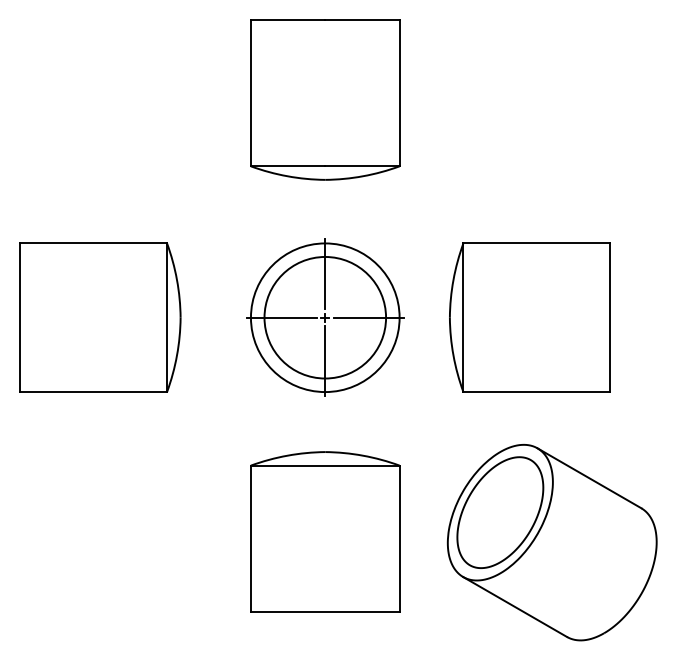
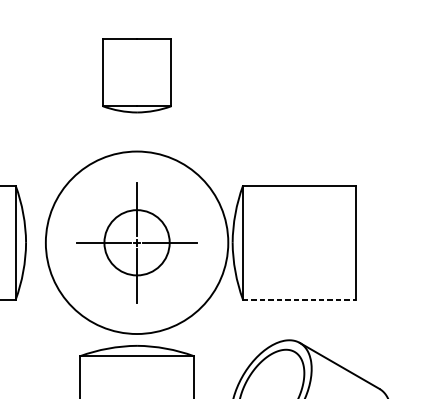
part: (325, 99) -> (137, 75), size x0.6
circle: (324, 317) -> (136, 242), size x1.6
circle: (325, 317) -> (137, 242), size x0.7
line: (537, 392) -> (299, 300), solid -> dashed

